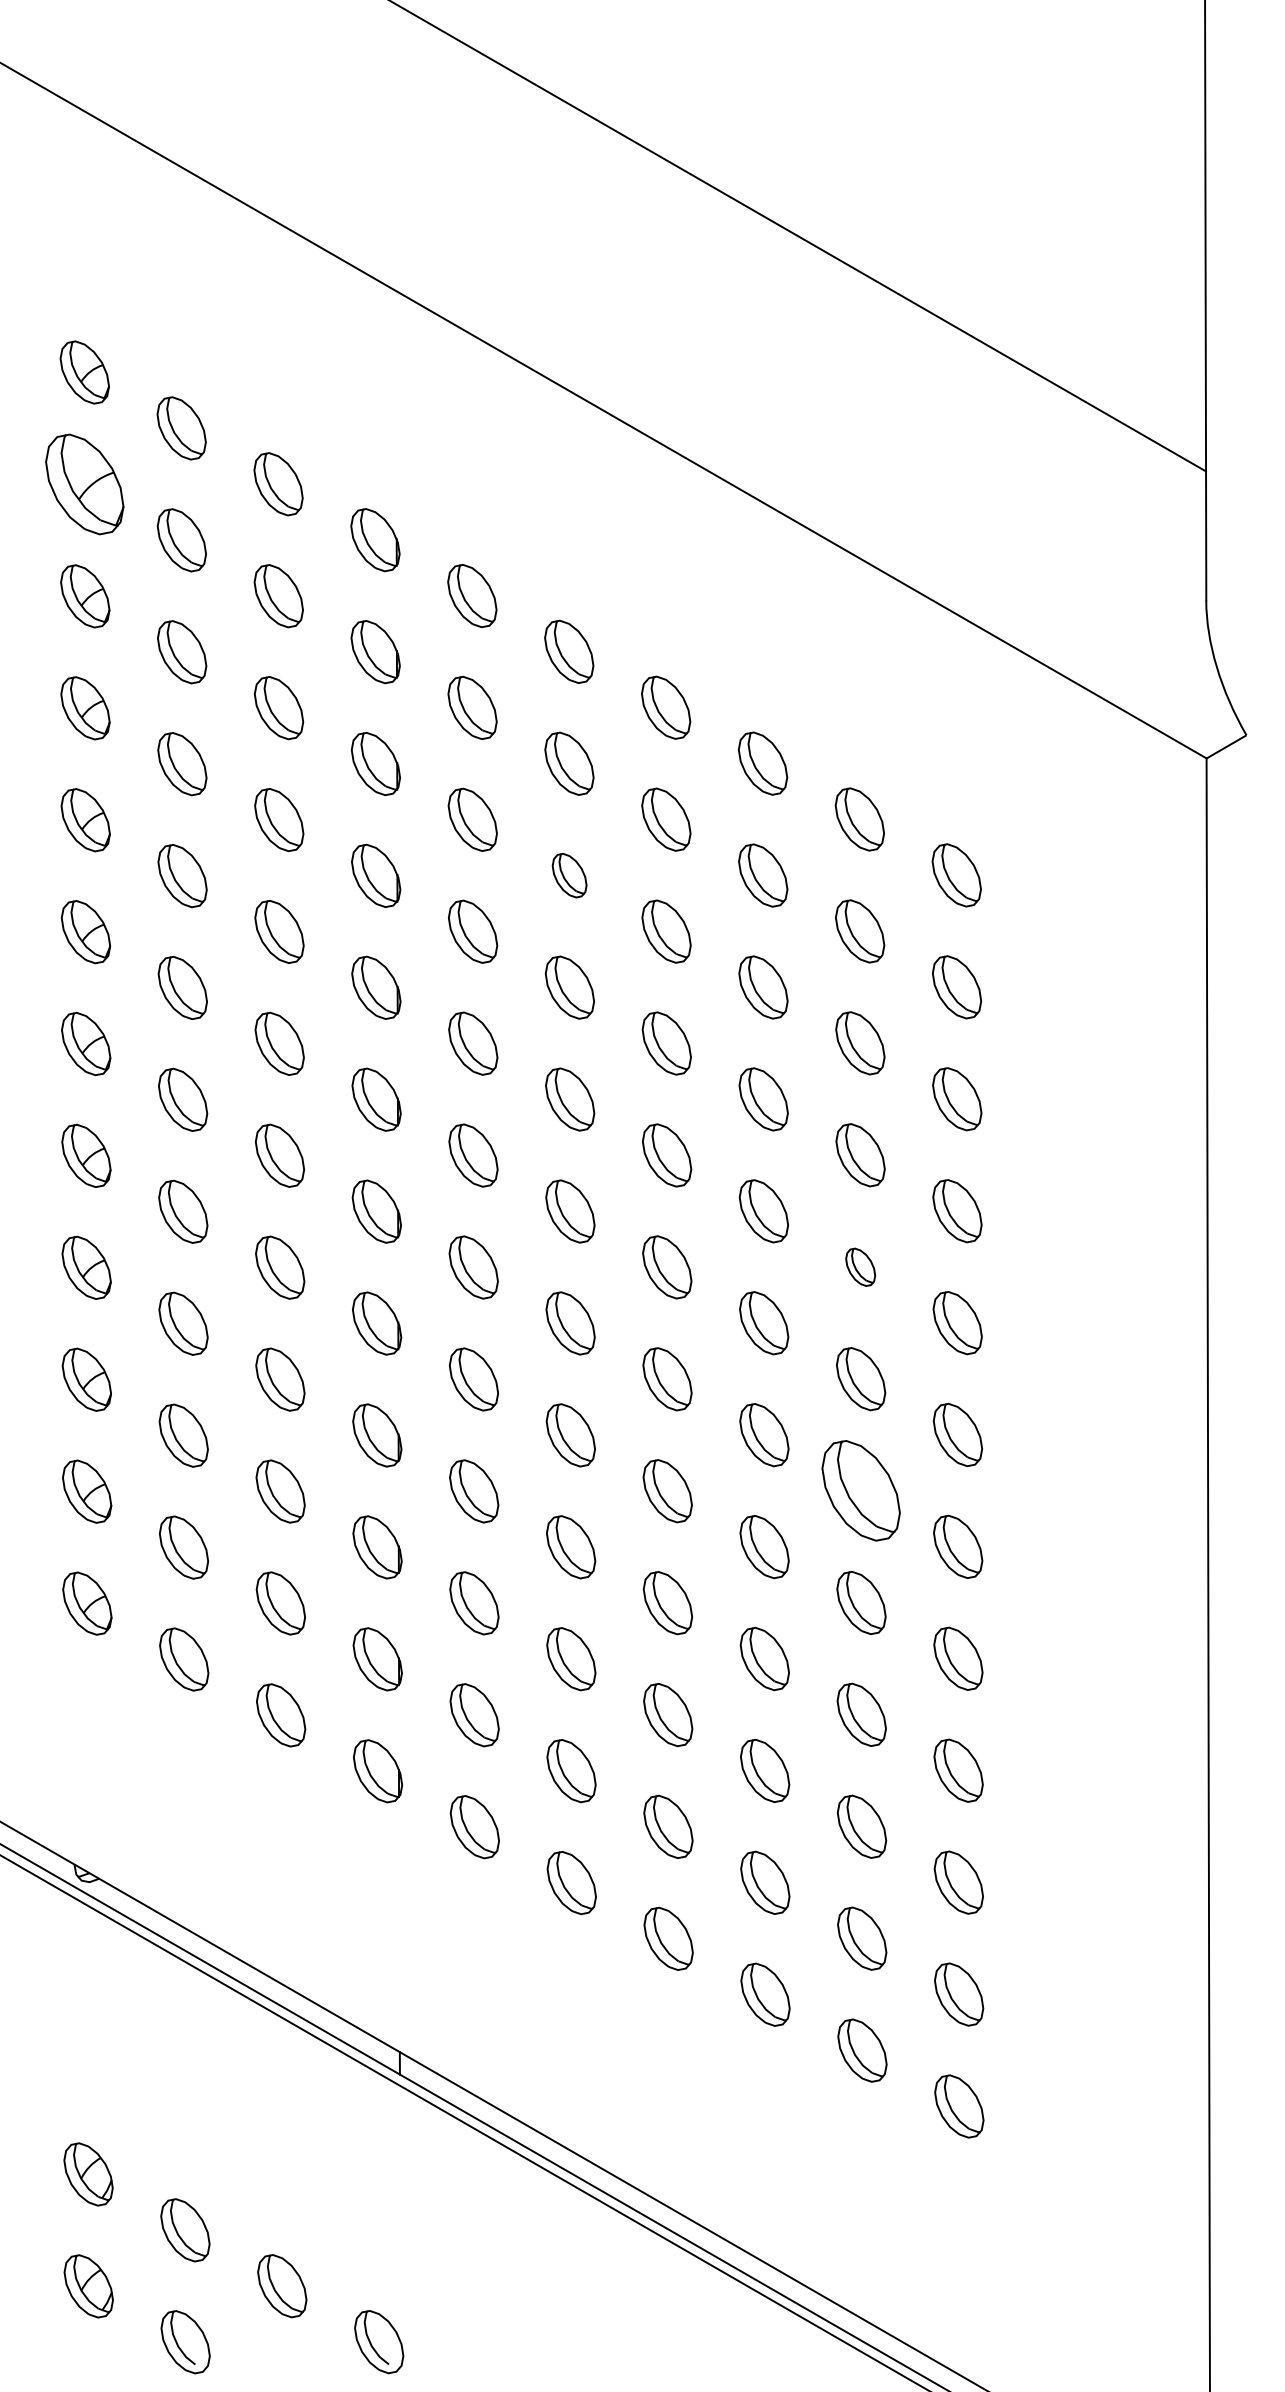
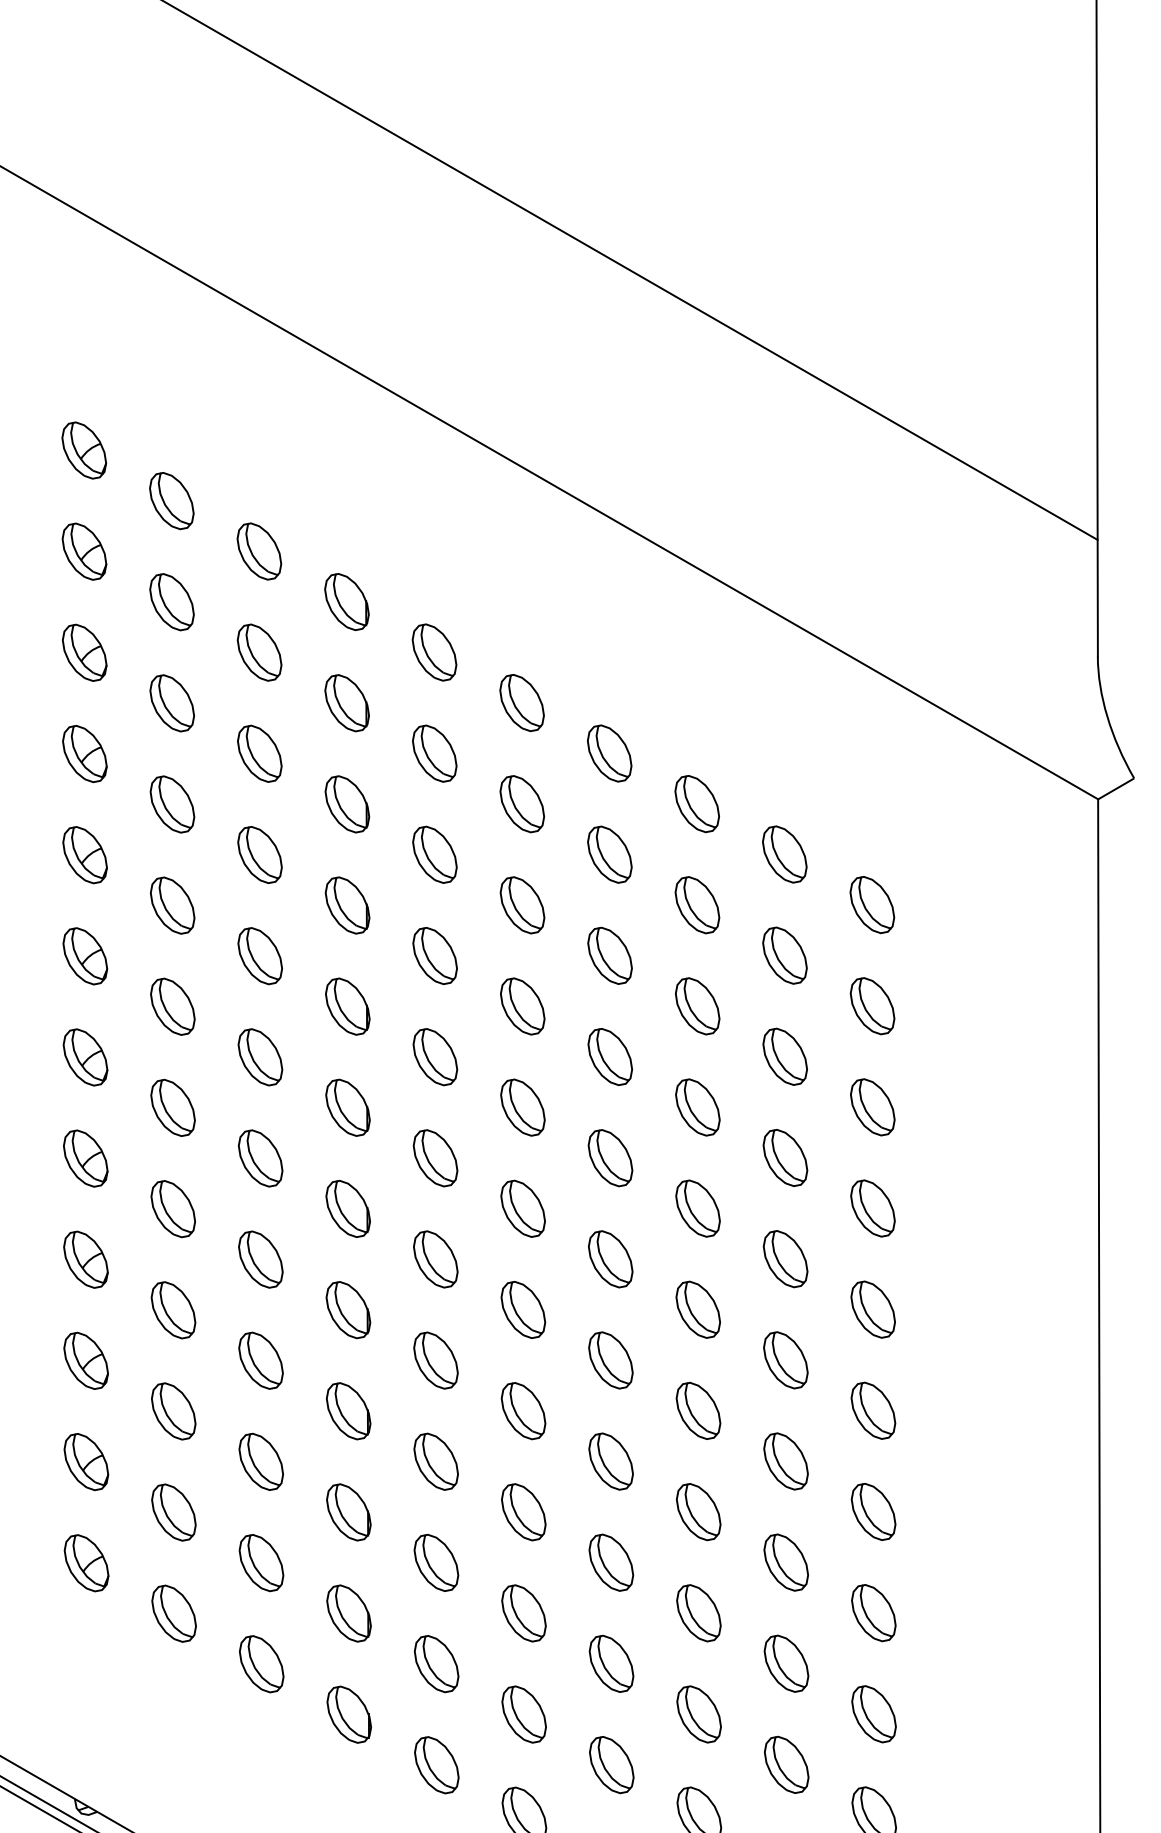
part: (85, 484) -> (84, 551), size x0.62
part: (569, 875) -> (522, 905), size x1.43
part: (860, 1267) -> (785, 1259), size x1.67
part: (861, 1491) -> (786, 1461), size x0.62

